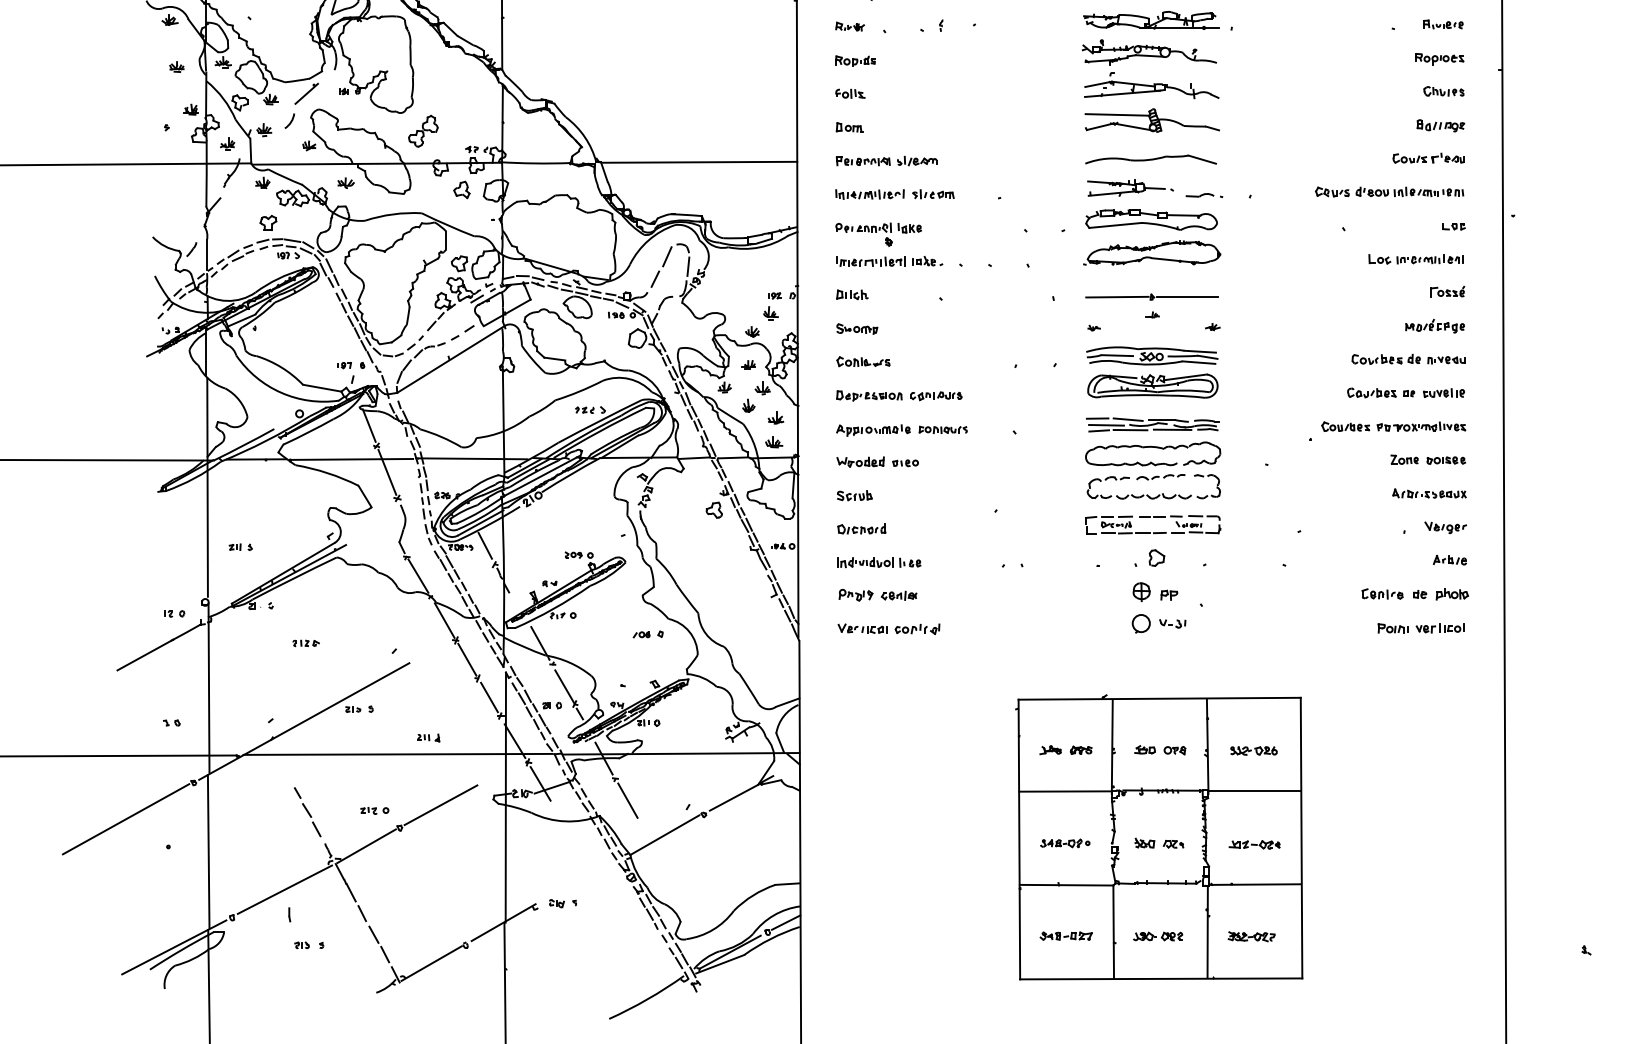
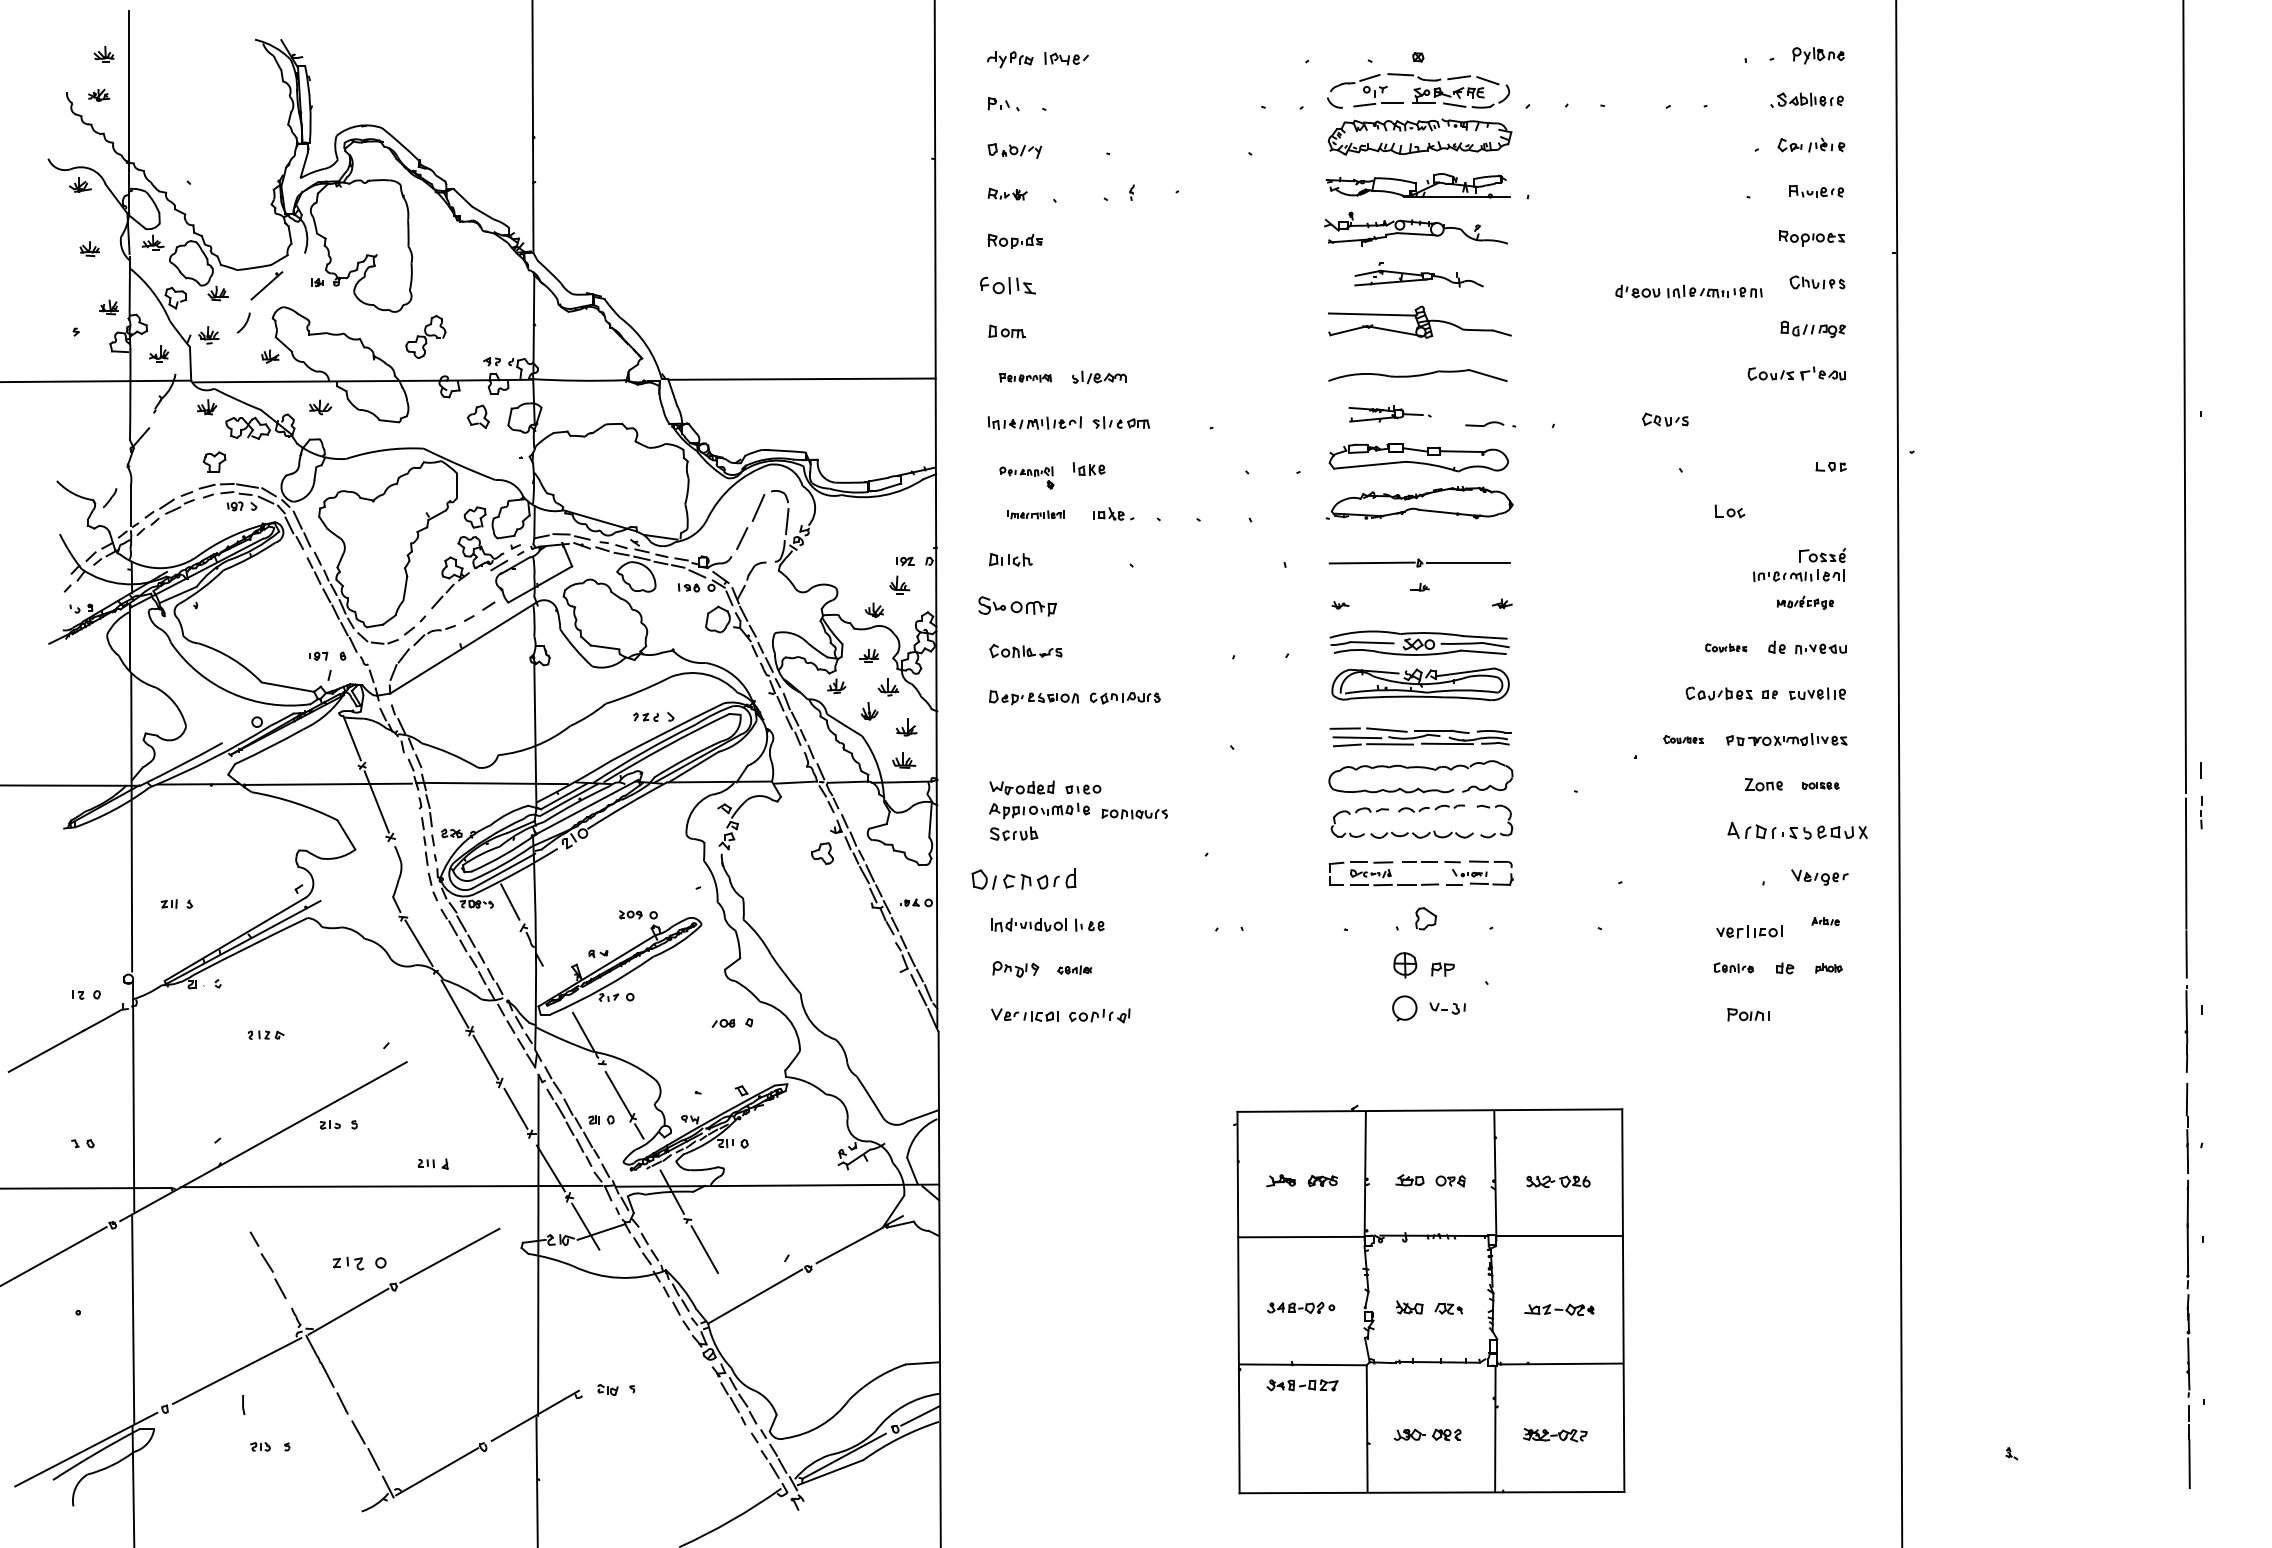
part: (1151, 85) -> (1418, 274), size x0.7
part: (850, 93) -> (1008, 285), size x1.4
part: (863, 161) -> (1025, 377), size x0.7
part: (1130, 187) -> (1389, 413), size x0.7
part: (1409, 191) -> (1688, 291), moved
part: (863, 234) -> (1026, 477), size x0.7
part: (1430, 259) -> (1798, 575), moved
part: (871, 261) -> (1036, 514), size x0.6
part: (1435, 326) -> (1805, 602), size x0.7
part: (857, 329) -> (1017, 606), size x1.4
part: (1376, 359) -> (1725, 647), size x0.6
part: (1345, 426) -> (1683, 739), size x0.6
part: (943, 429) -> (1134, 813), moved
part: (873, 430) -> (1039, 810), moved
part: (1446, 460) -> (1820, 785), size x0.7
part: (1429, 493) -> (1797, 830), size x1.4
part: (861, 529) -> (1023, 879), size x1.6
part: (1449, 560) -> (1825, 921), size x0.6
part: (1382, 593) -> (1733, 967), size x0.7
part: (1452, 594) -> (1828, 968), size x0.6
part: (899, 595) -> (1074, 969), size x0.7
part: (1440, 628) -> (1749, 931), moved
part: (374, 810) -> (359, 1263), size x1.4
part: (1066, 936) -> (1302, 1385), moved

